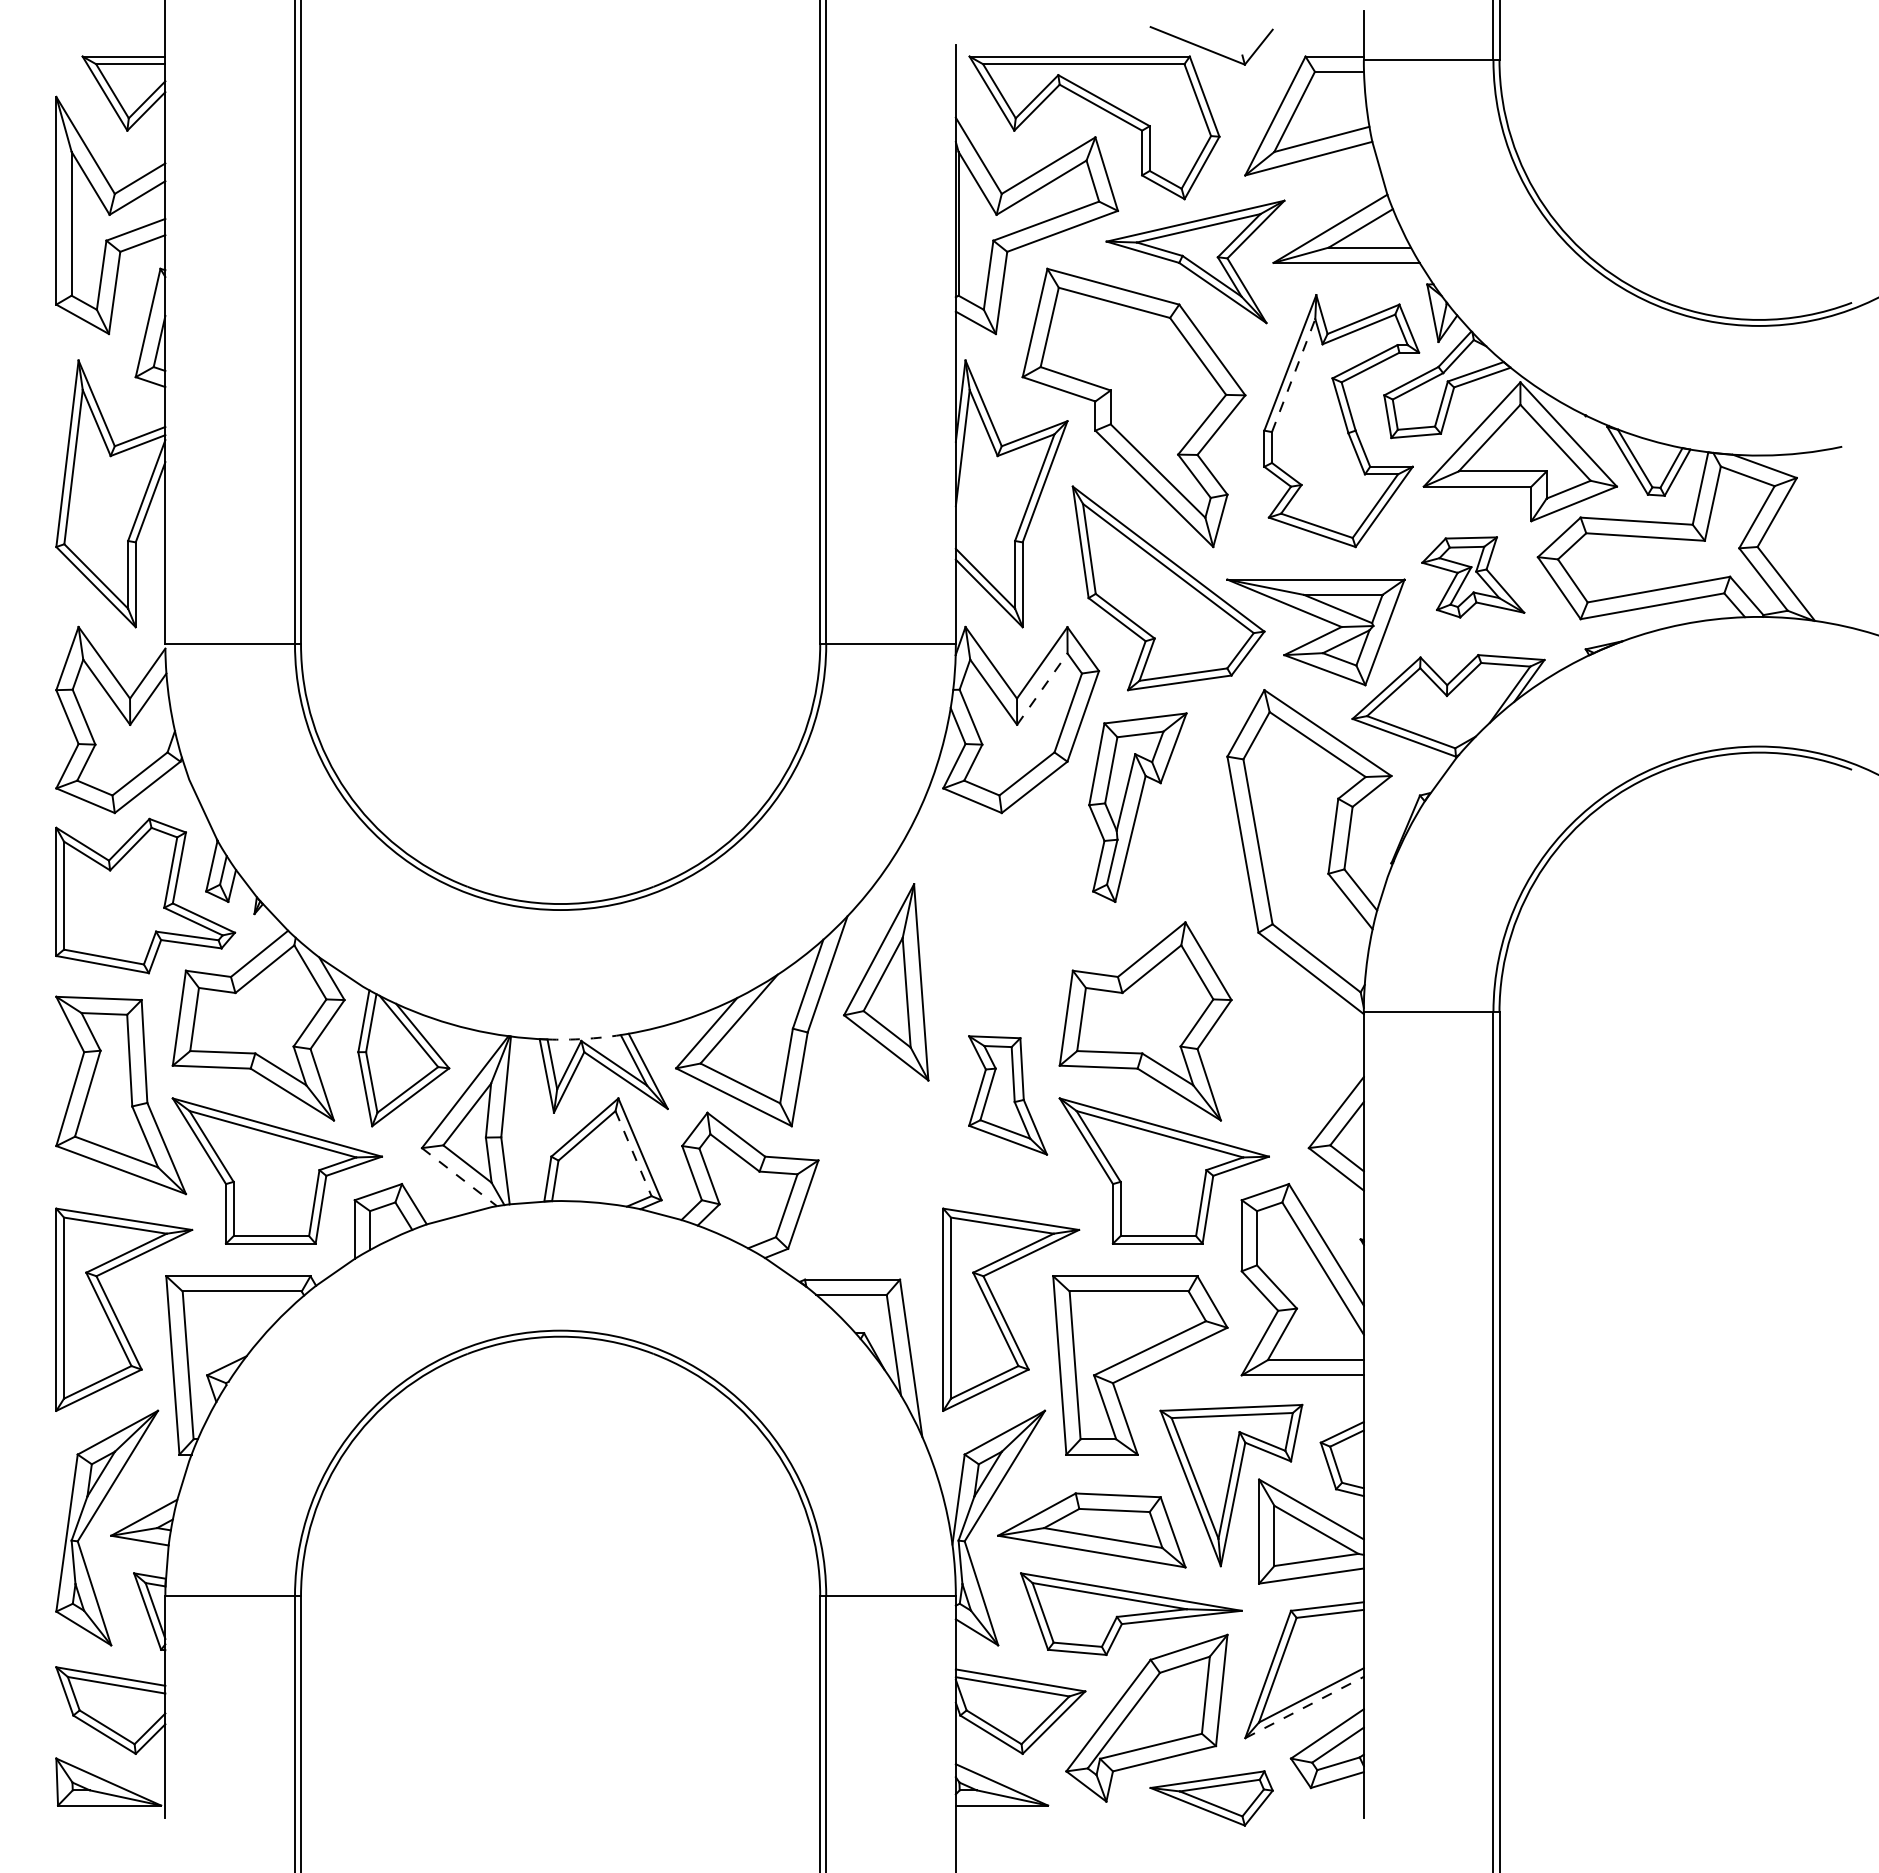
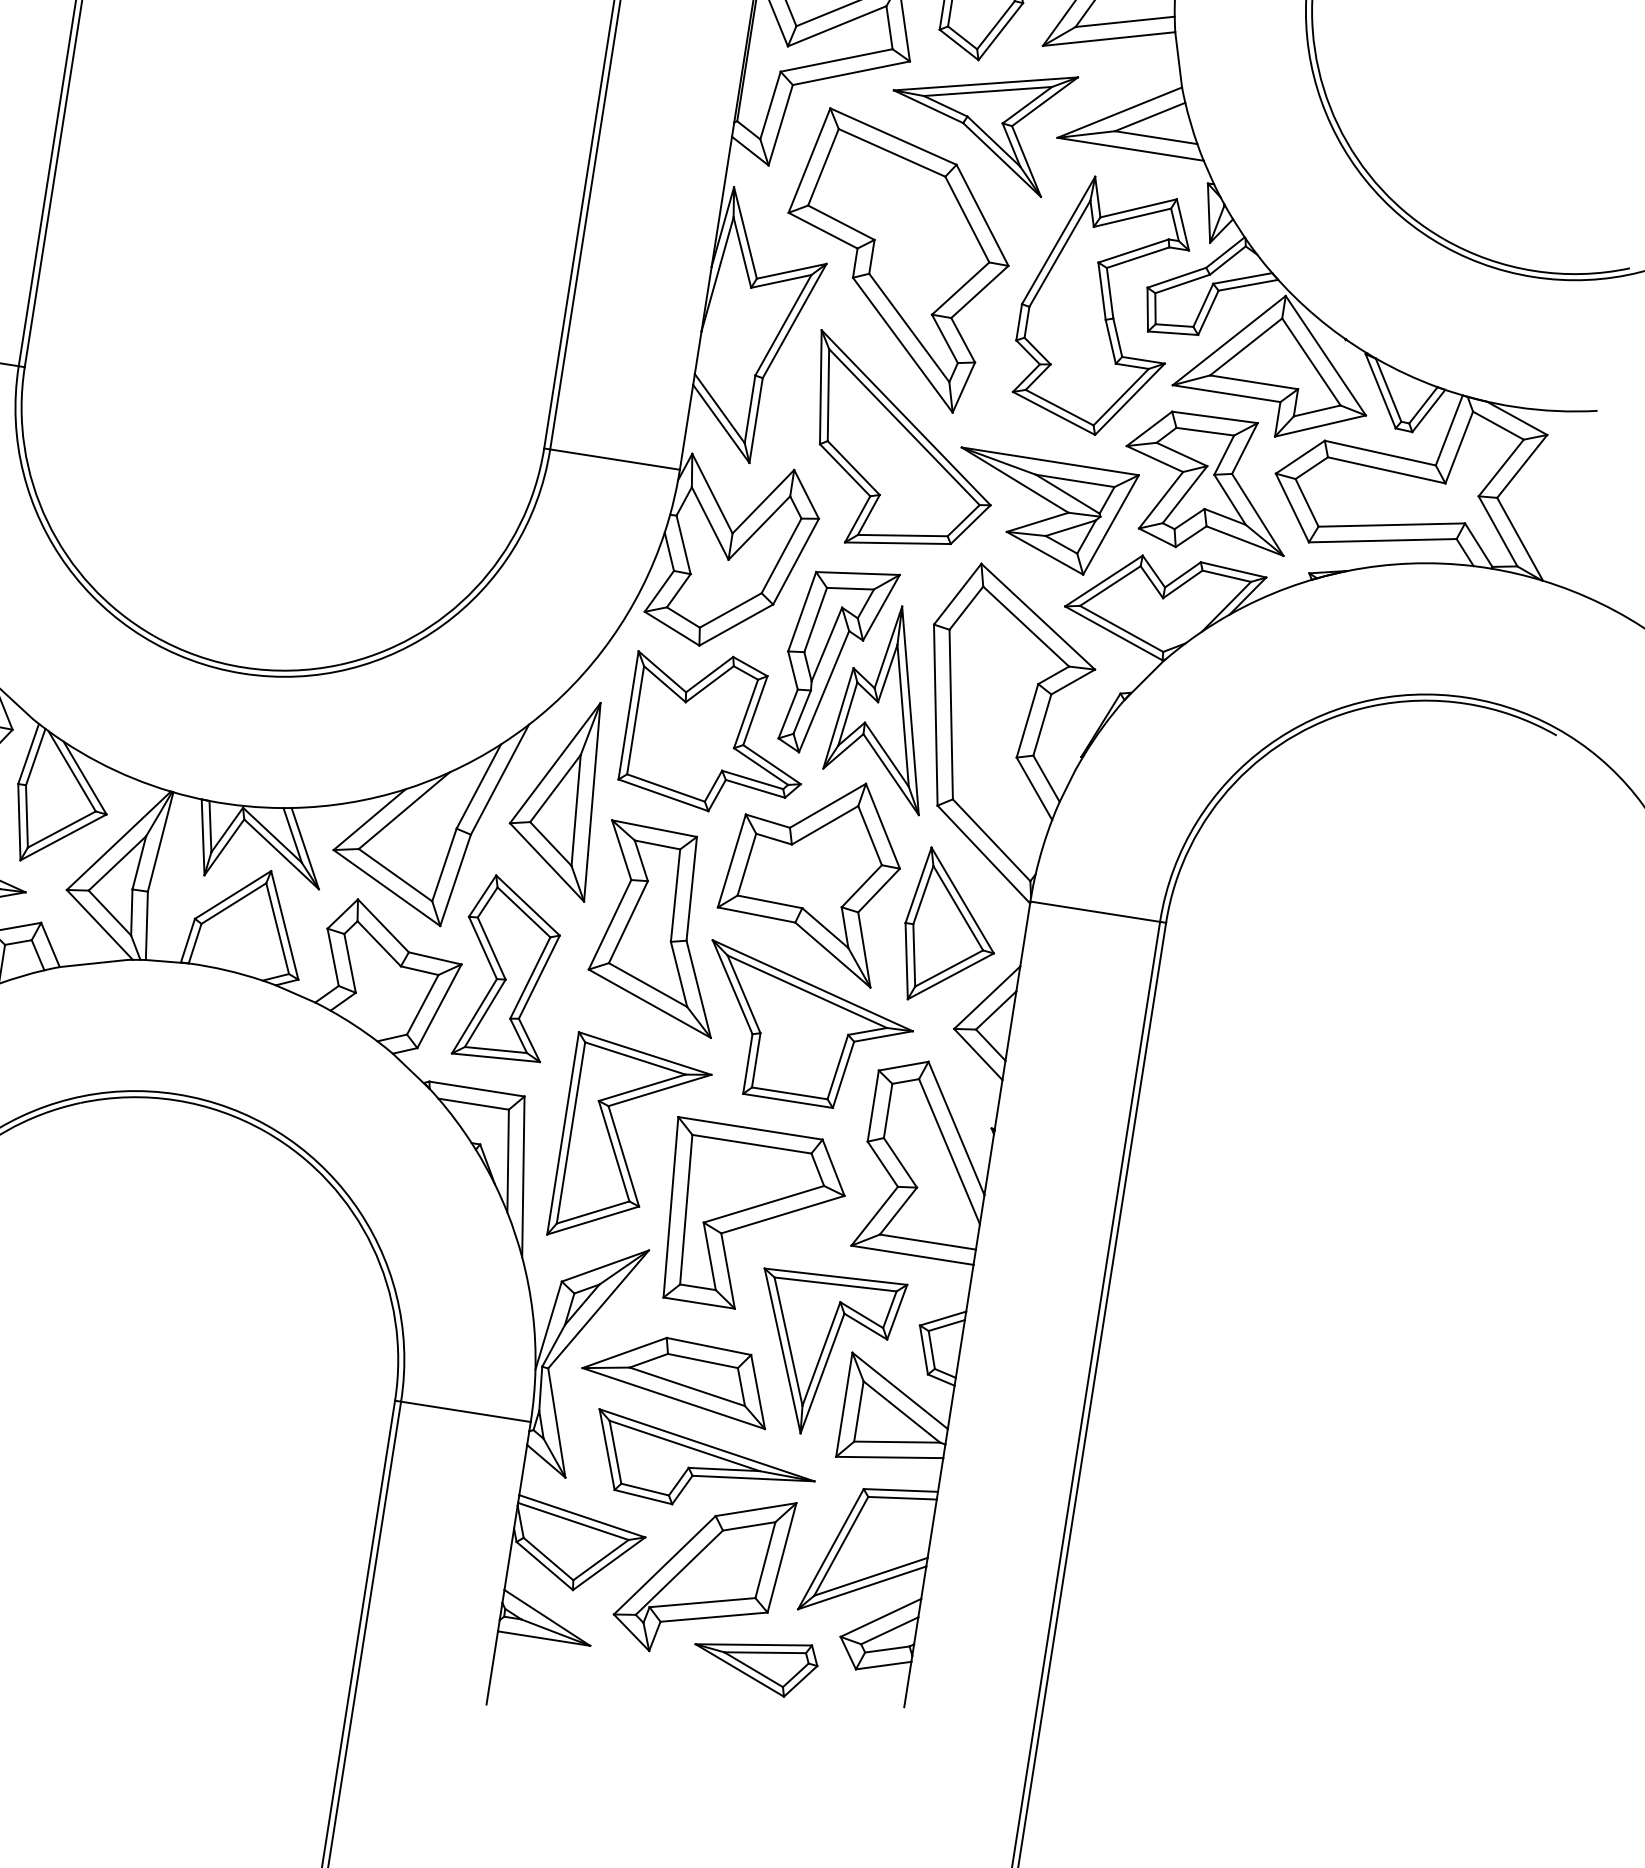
line: (1293, 375) -> (1059, 253), dashed -> solid
part: (1473, 577) -> (1208, 483), size x1.67
line: (1042, 689) -> (759, 528), dashed -> solid
part: (1191, 844) -> (884, 706), added
part: (1032, 895) -> (717, 732), added
arc: (584, 1038) -> (246, 805), dashed -> solid
part: (1290, 1050) -> (951, 928), added
part: (1007, 1095) -> (660, 929), size x1.67
line: (633, 1154) -> (277, 929), dashed -> solid
part: (863, 1158) -> (506, 969), added
line: (459, 1177) -> (99, 925), dashed -> solid
line: (1304, 1707) -> (862, 1587), dashed -> solid

